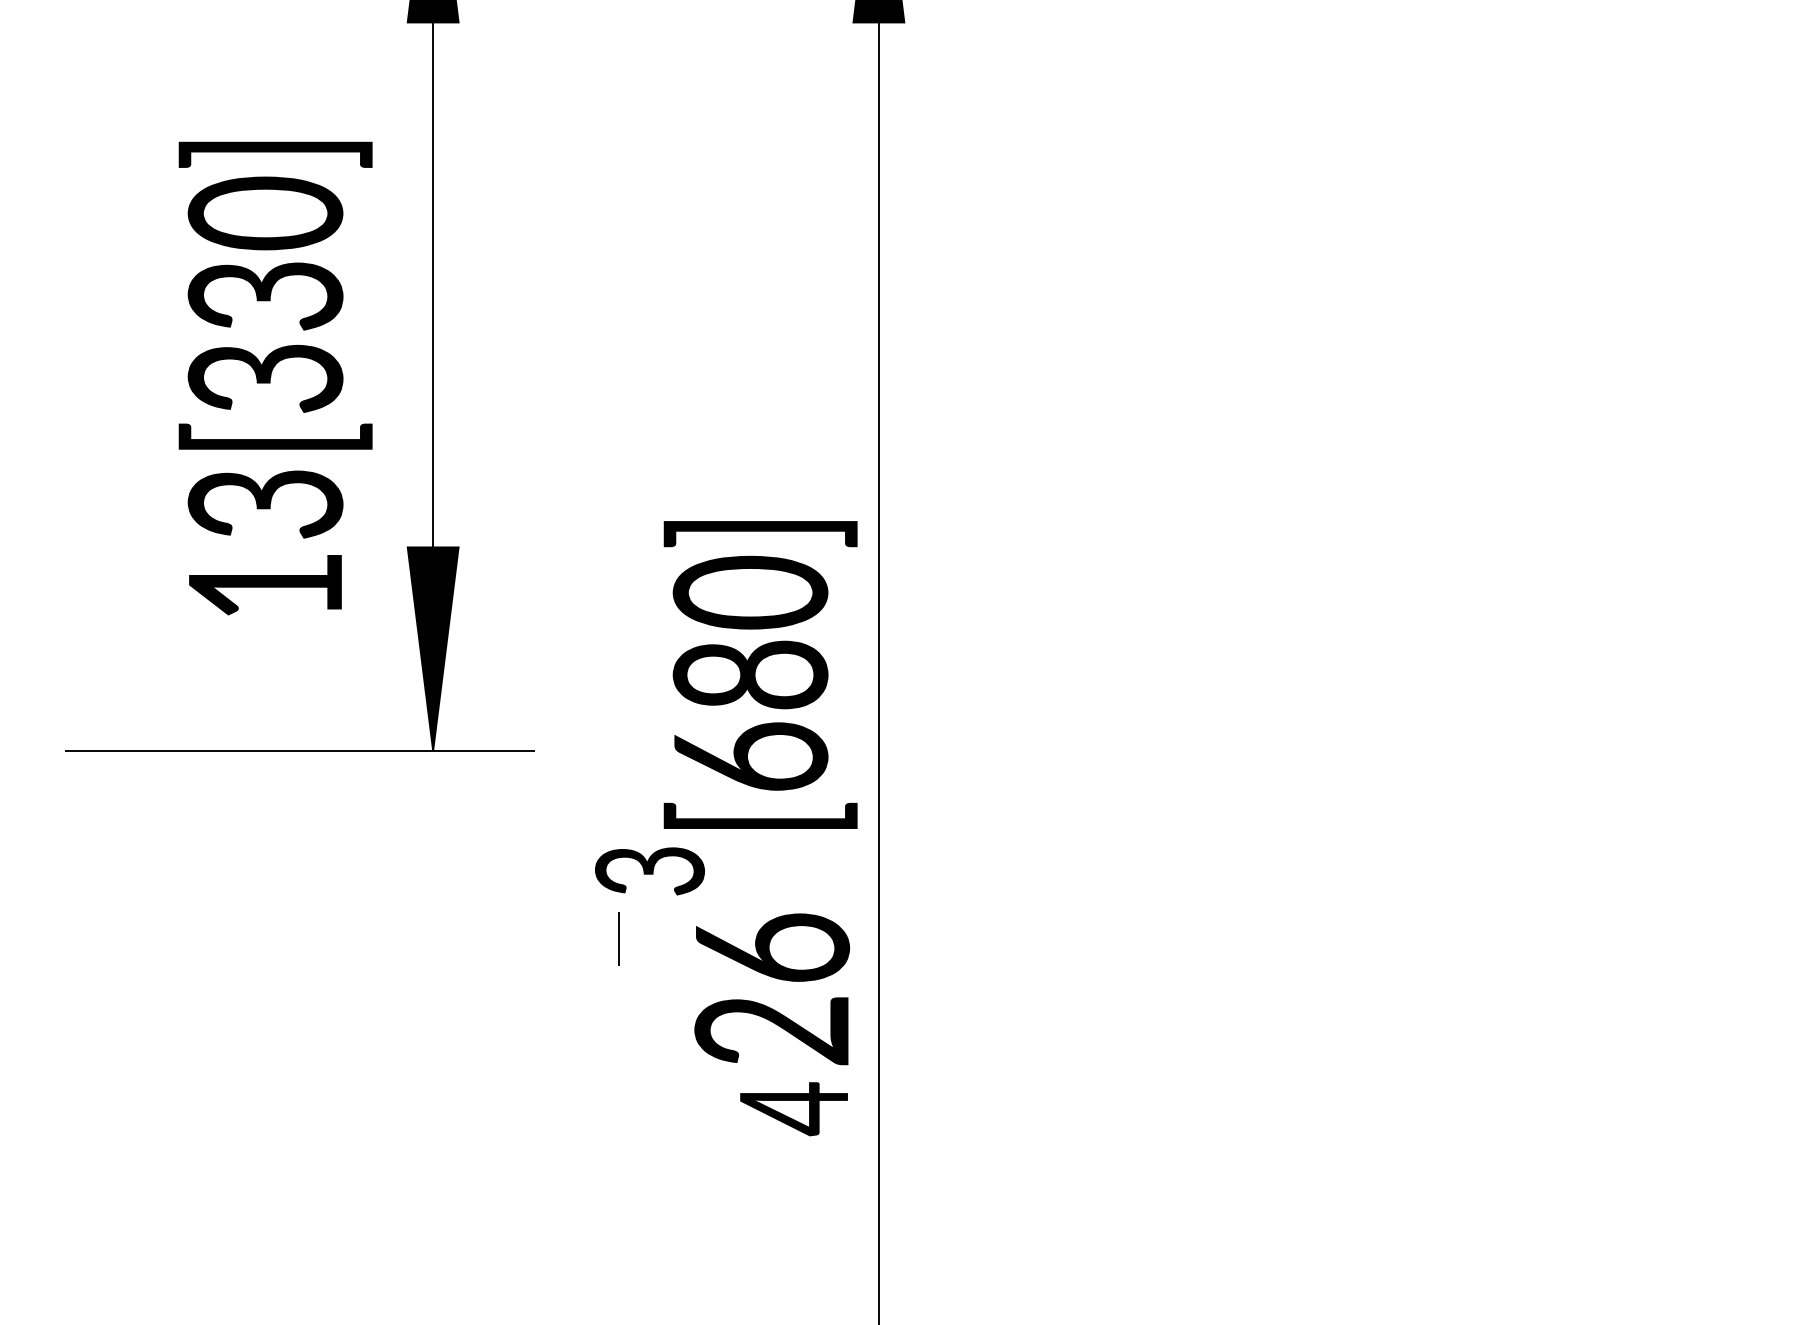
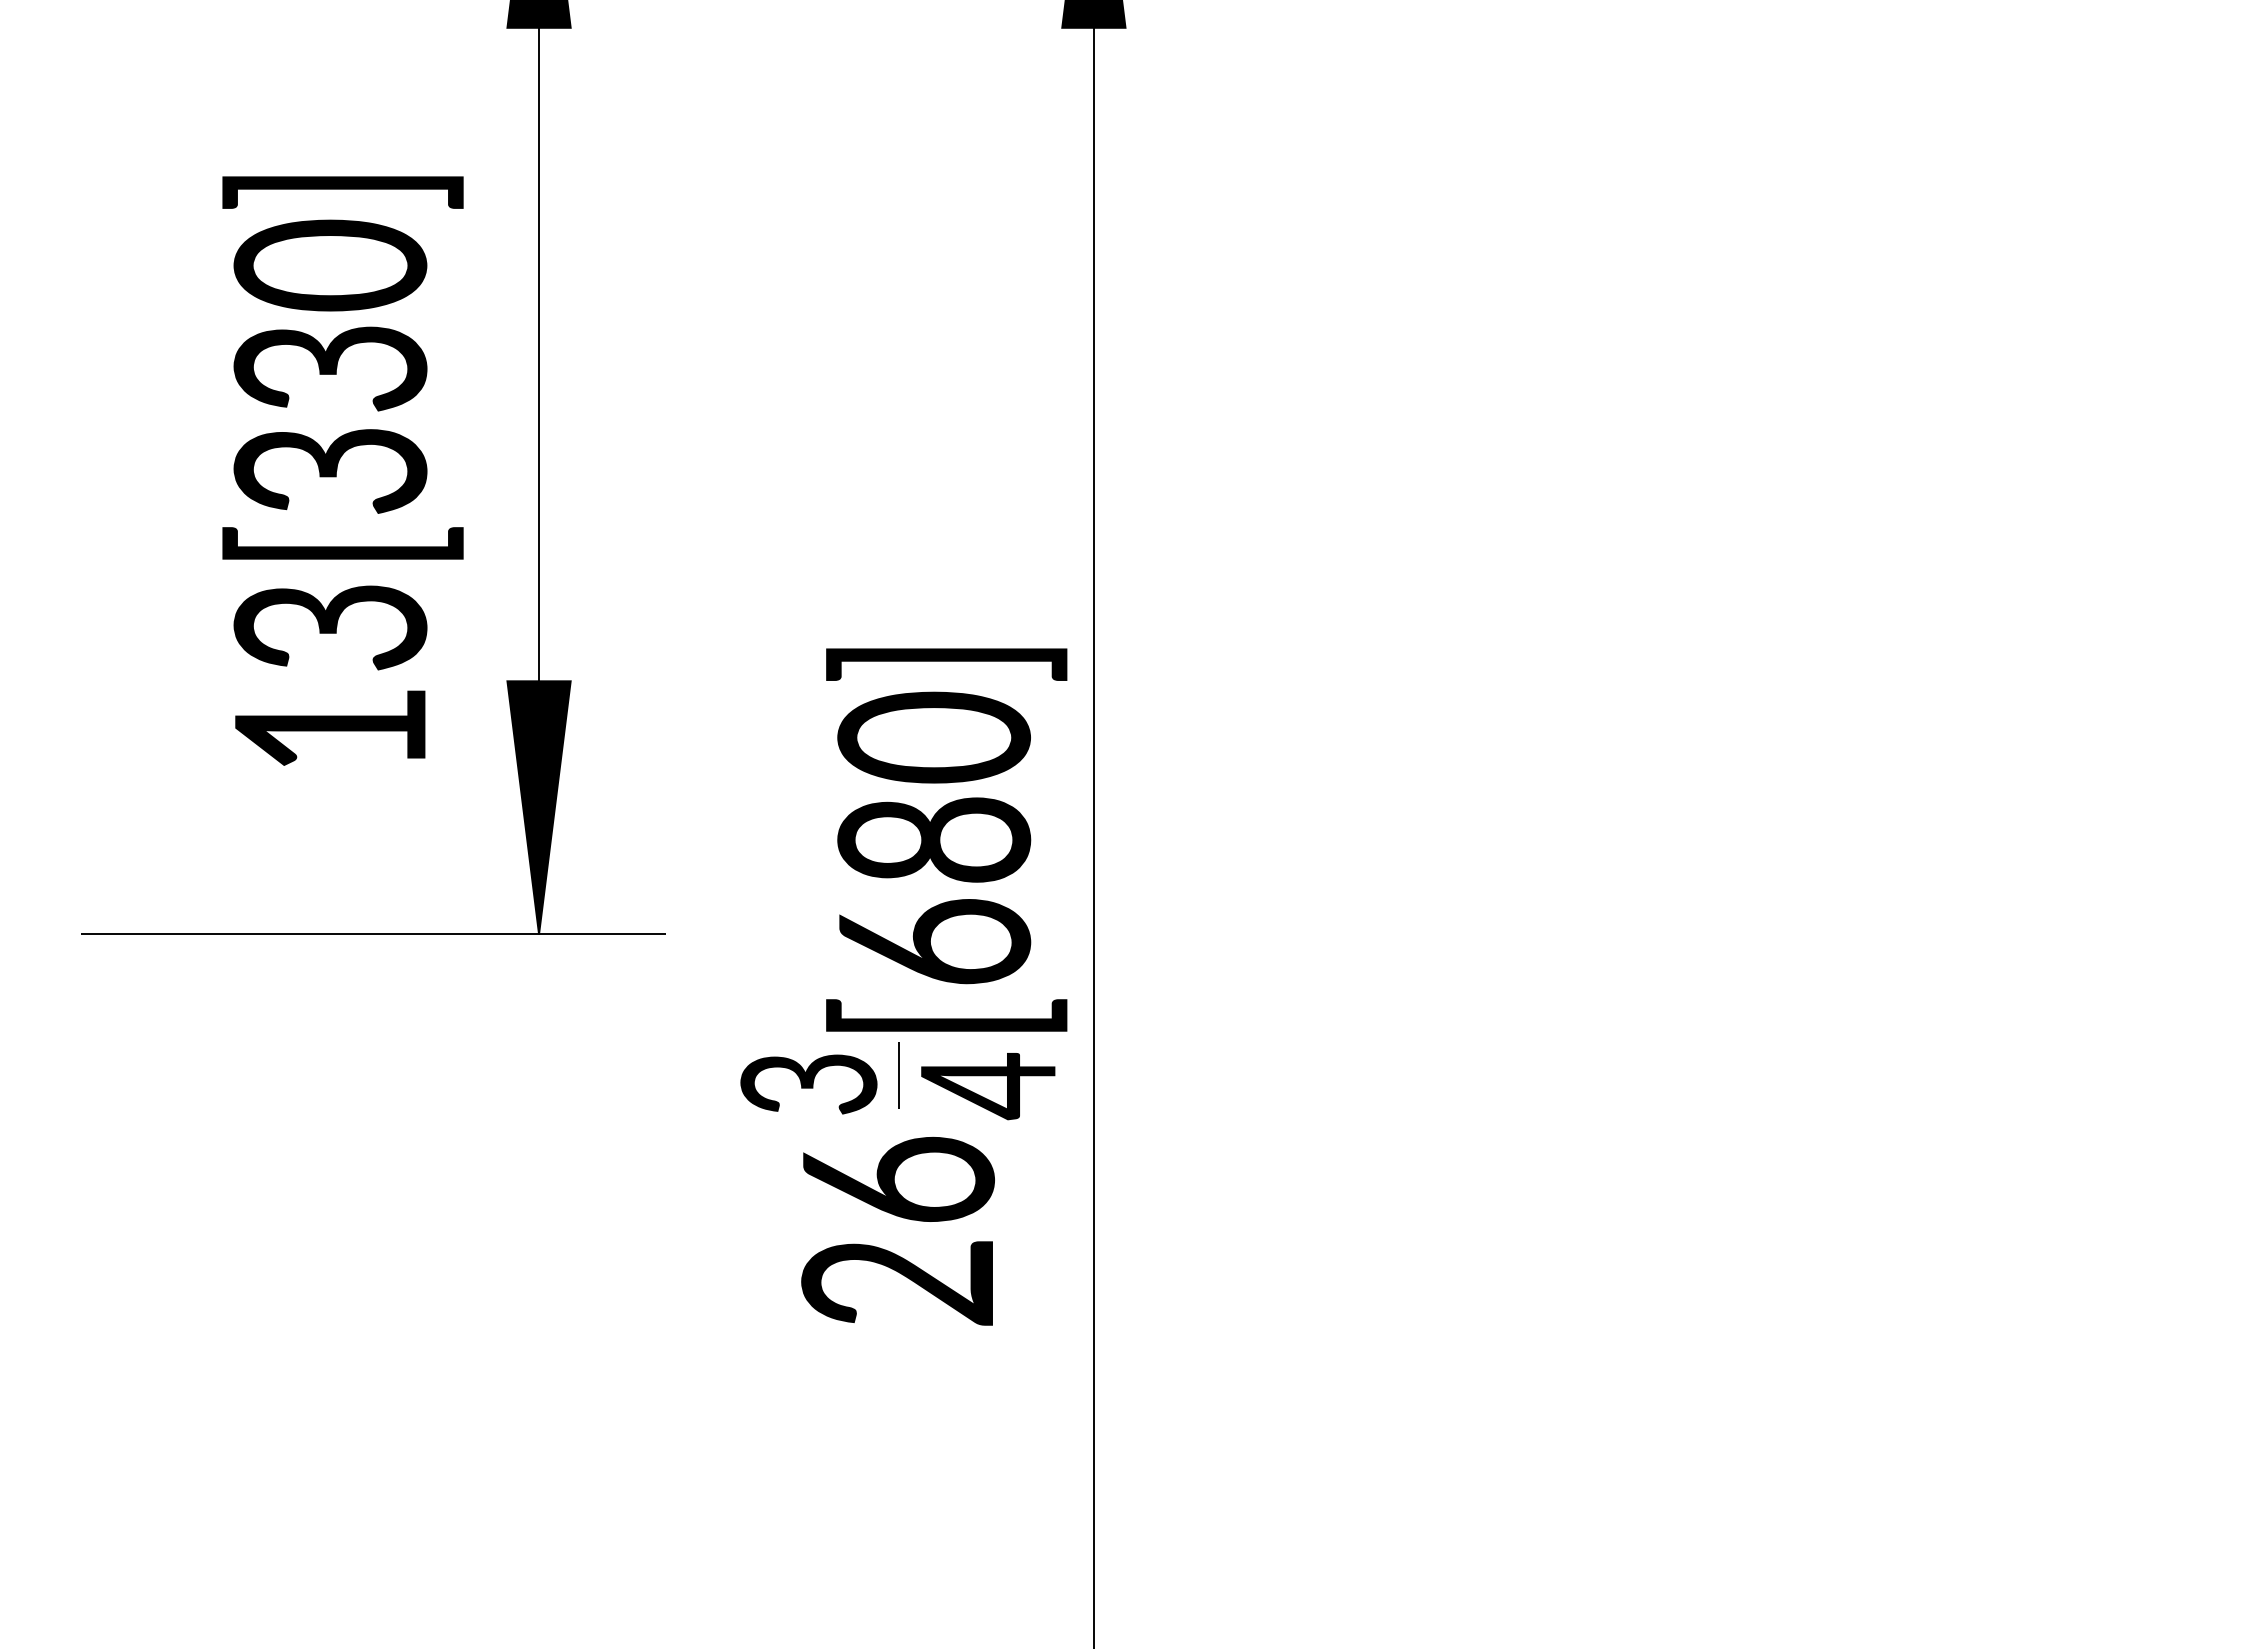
line: (618, 938) -> (898, 1075), moved
text: (771, 988) -> (897, 1230), moved
text: (794, 1109) -> (988, 1086), moved

